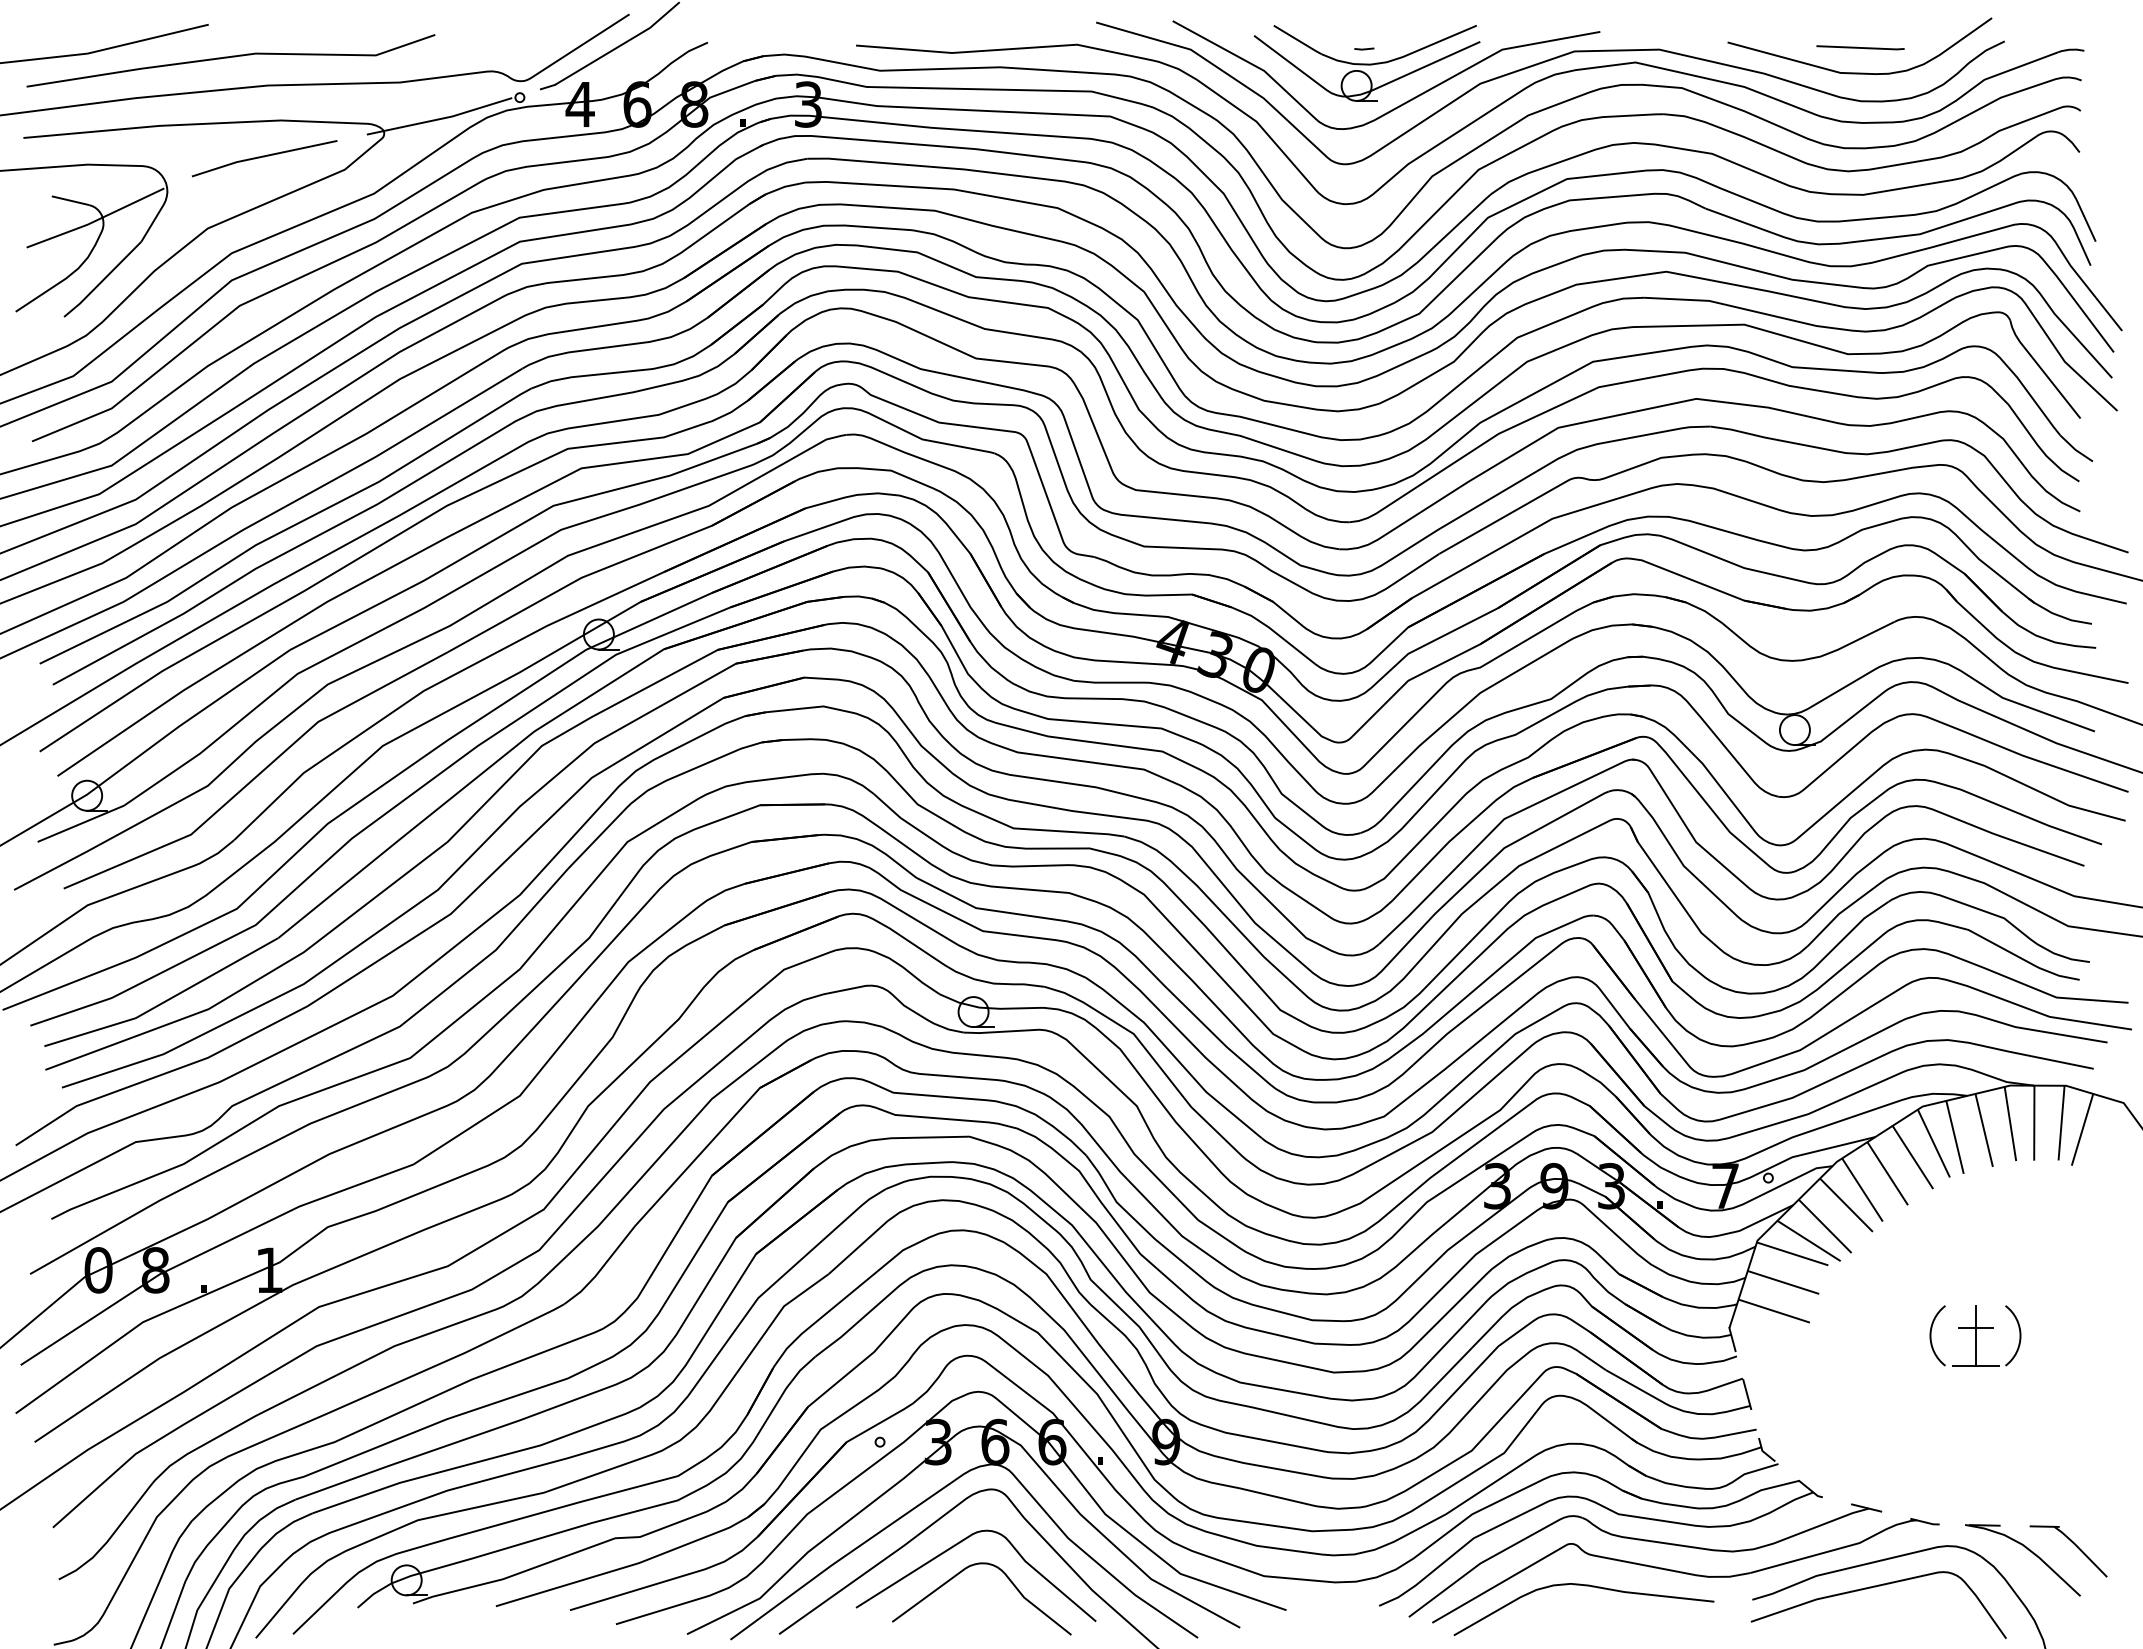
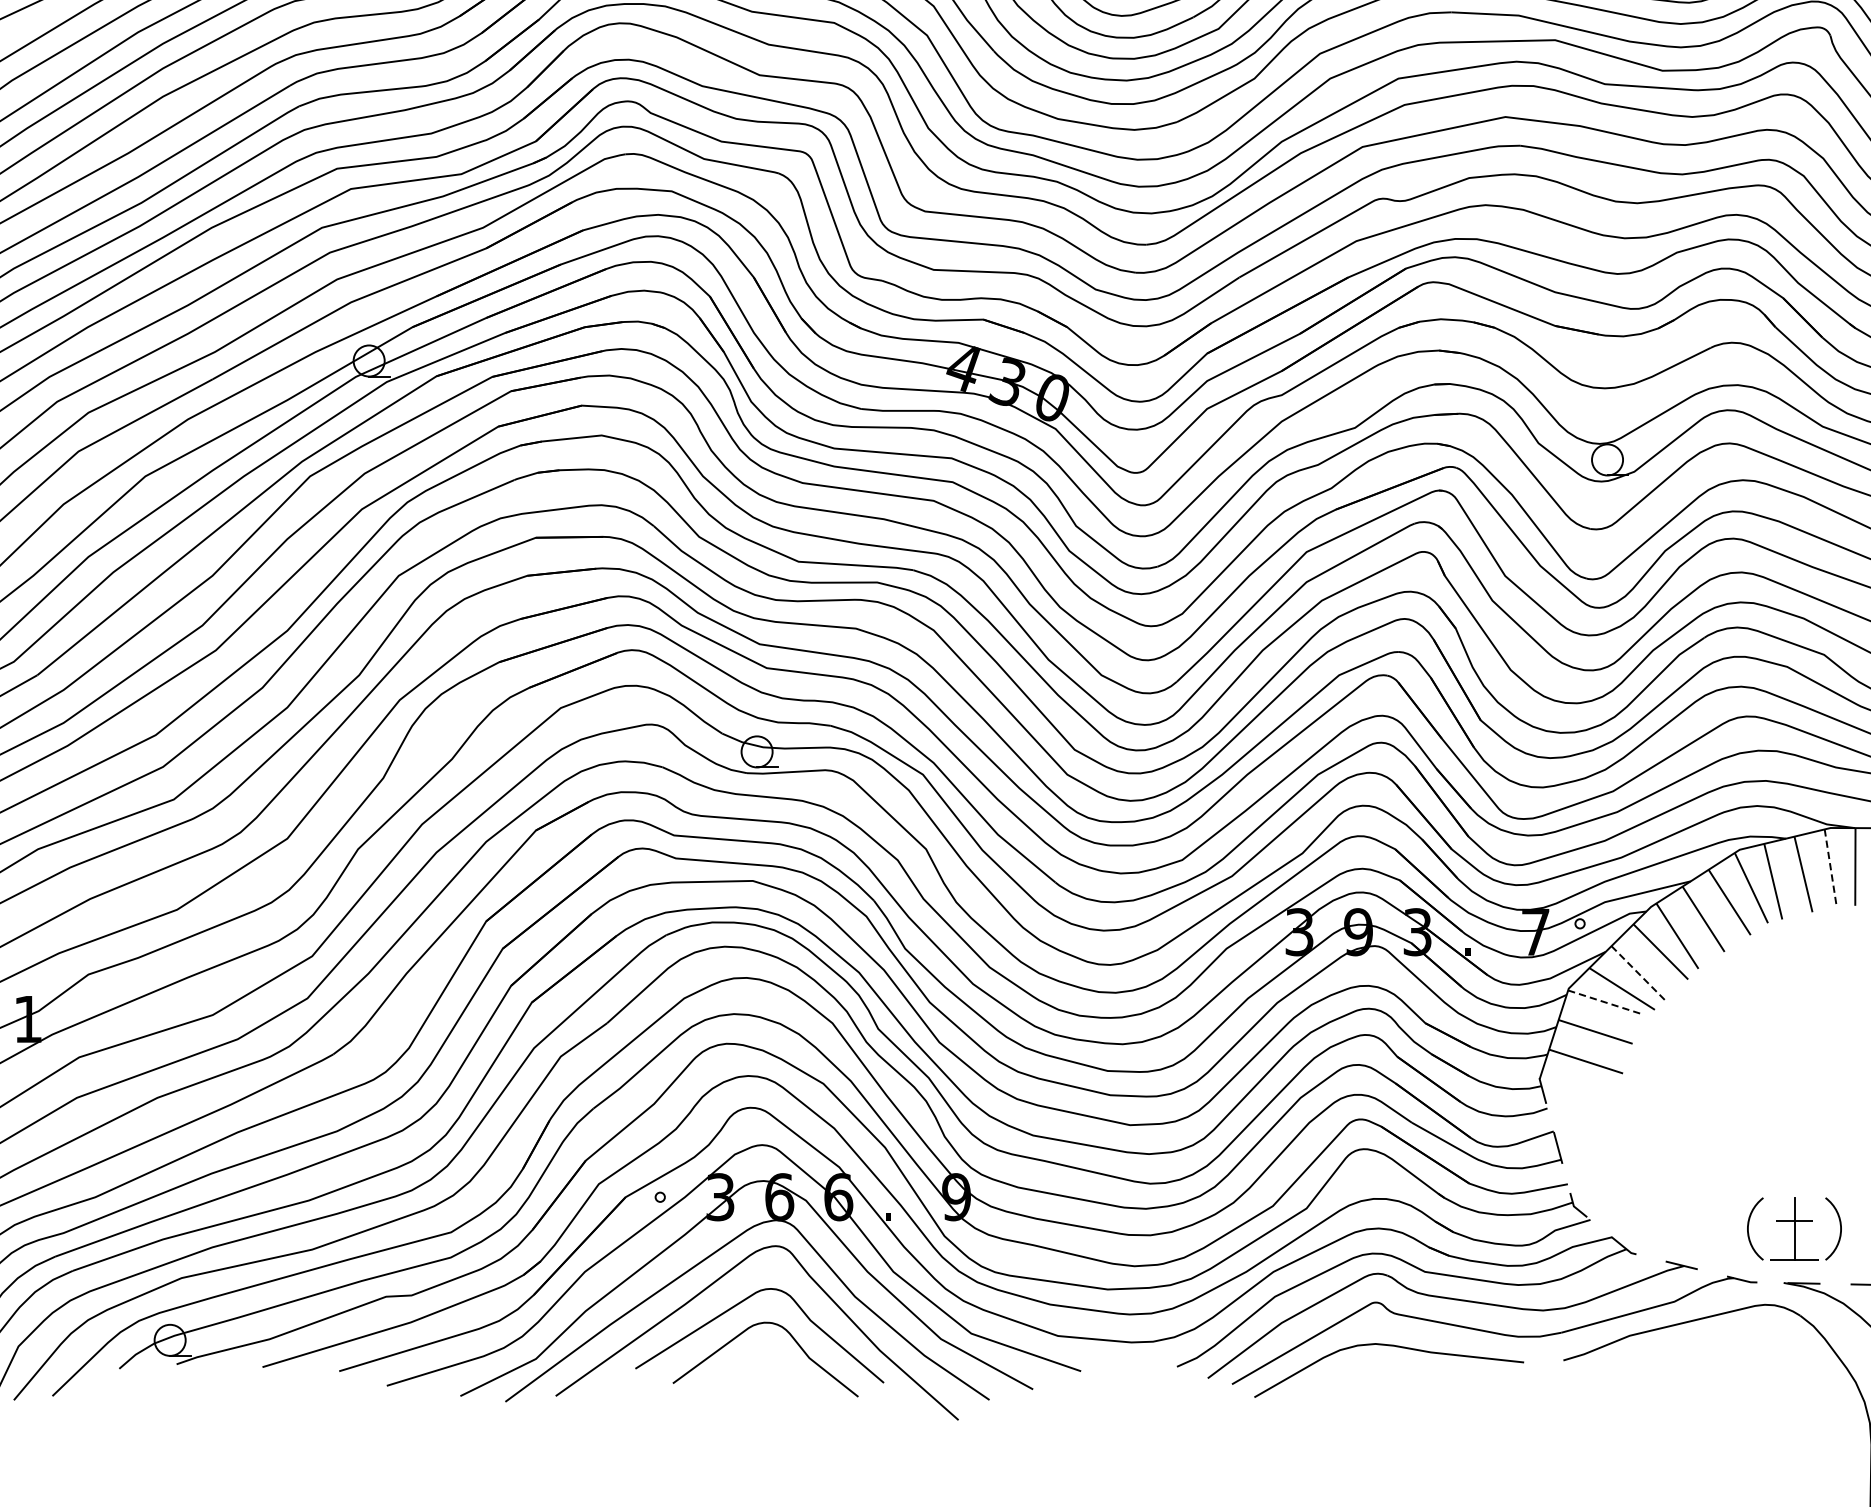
line: (2010, 1123) -> (1830, 867), solid -> dashed
line: (1825, 1226) -> (1639, 973), solid -> dashed
line: (1792, 1253) -> (1605, 1001), solid -> dashed
part: (1975, 1335) -> (1794, 1228), moved
curve: (1876, 1587) -> (1691, 1347), removed

